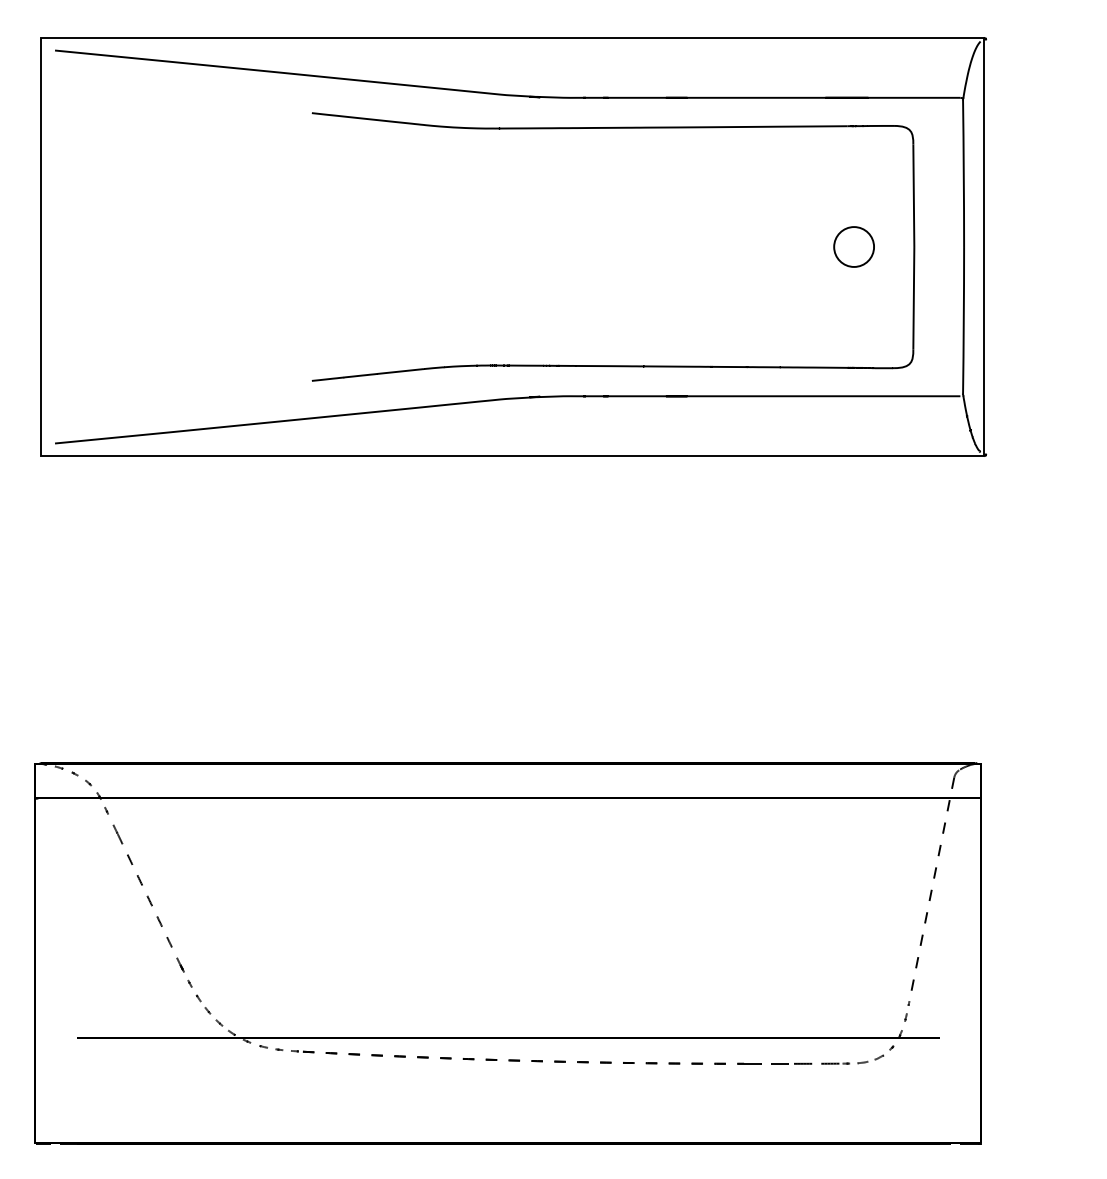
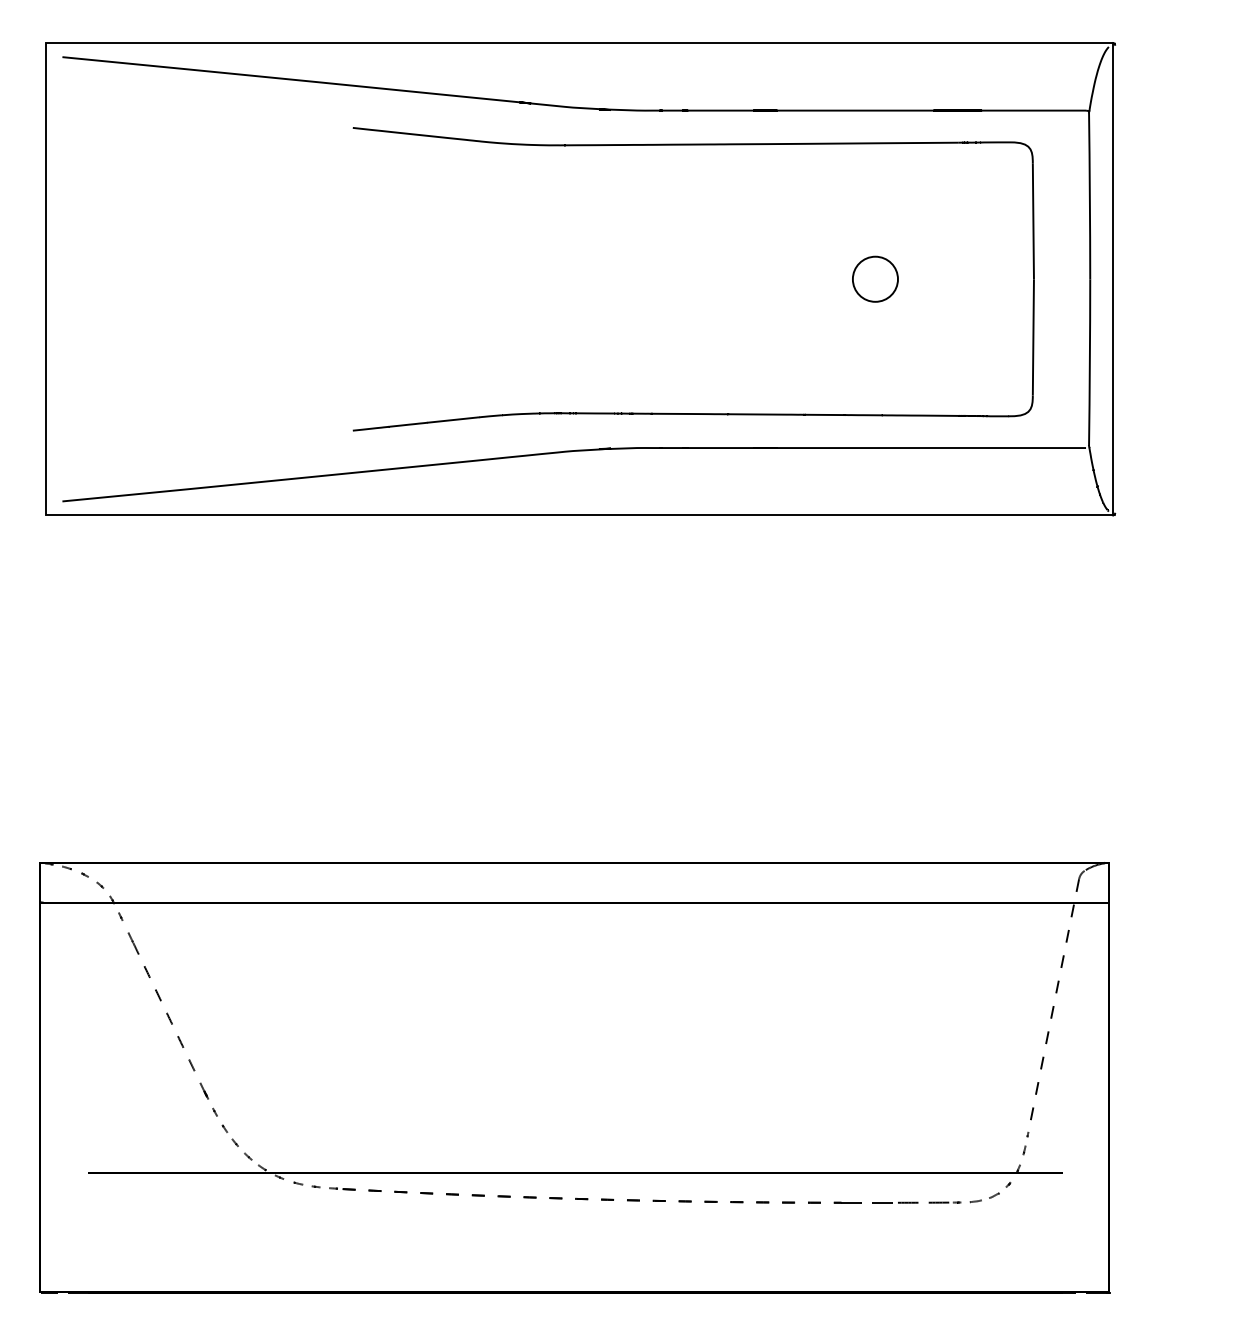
circle: (853, 246) -> (874, 278), moved

